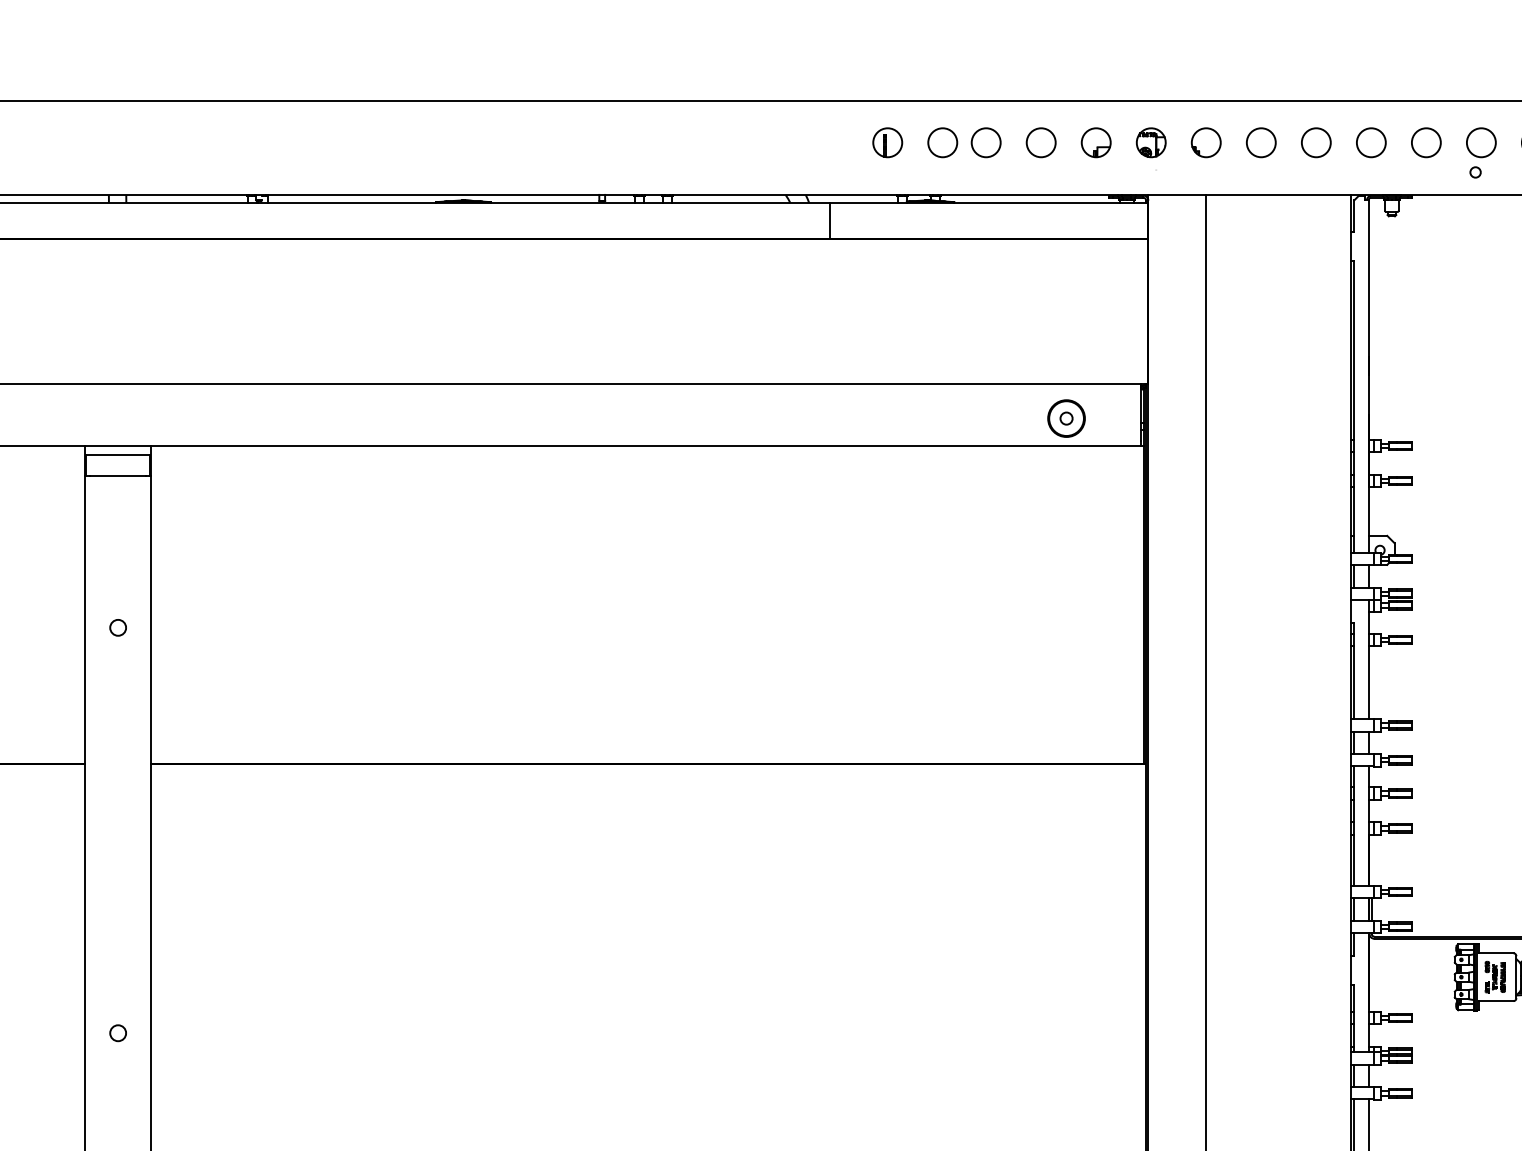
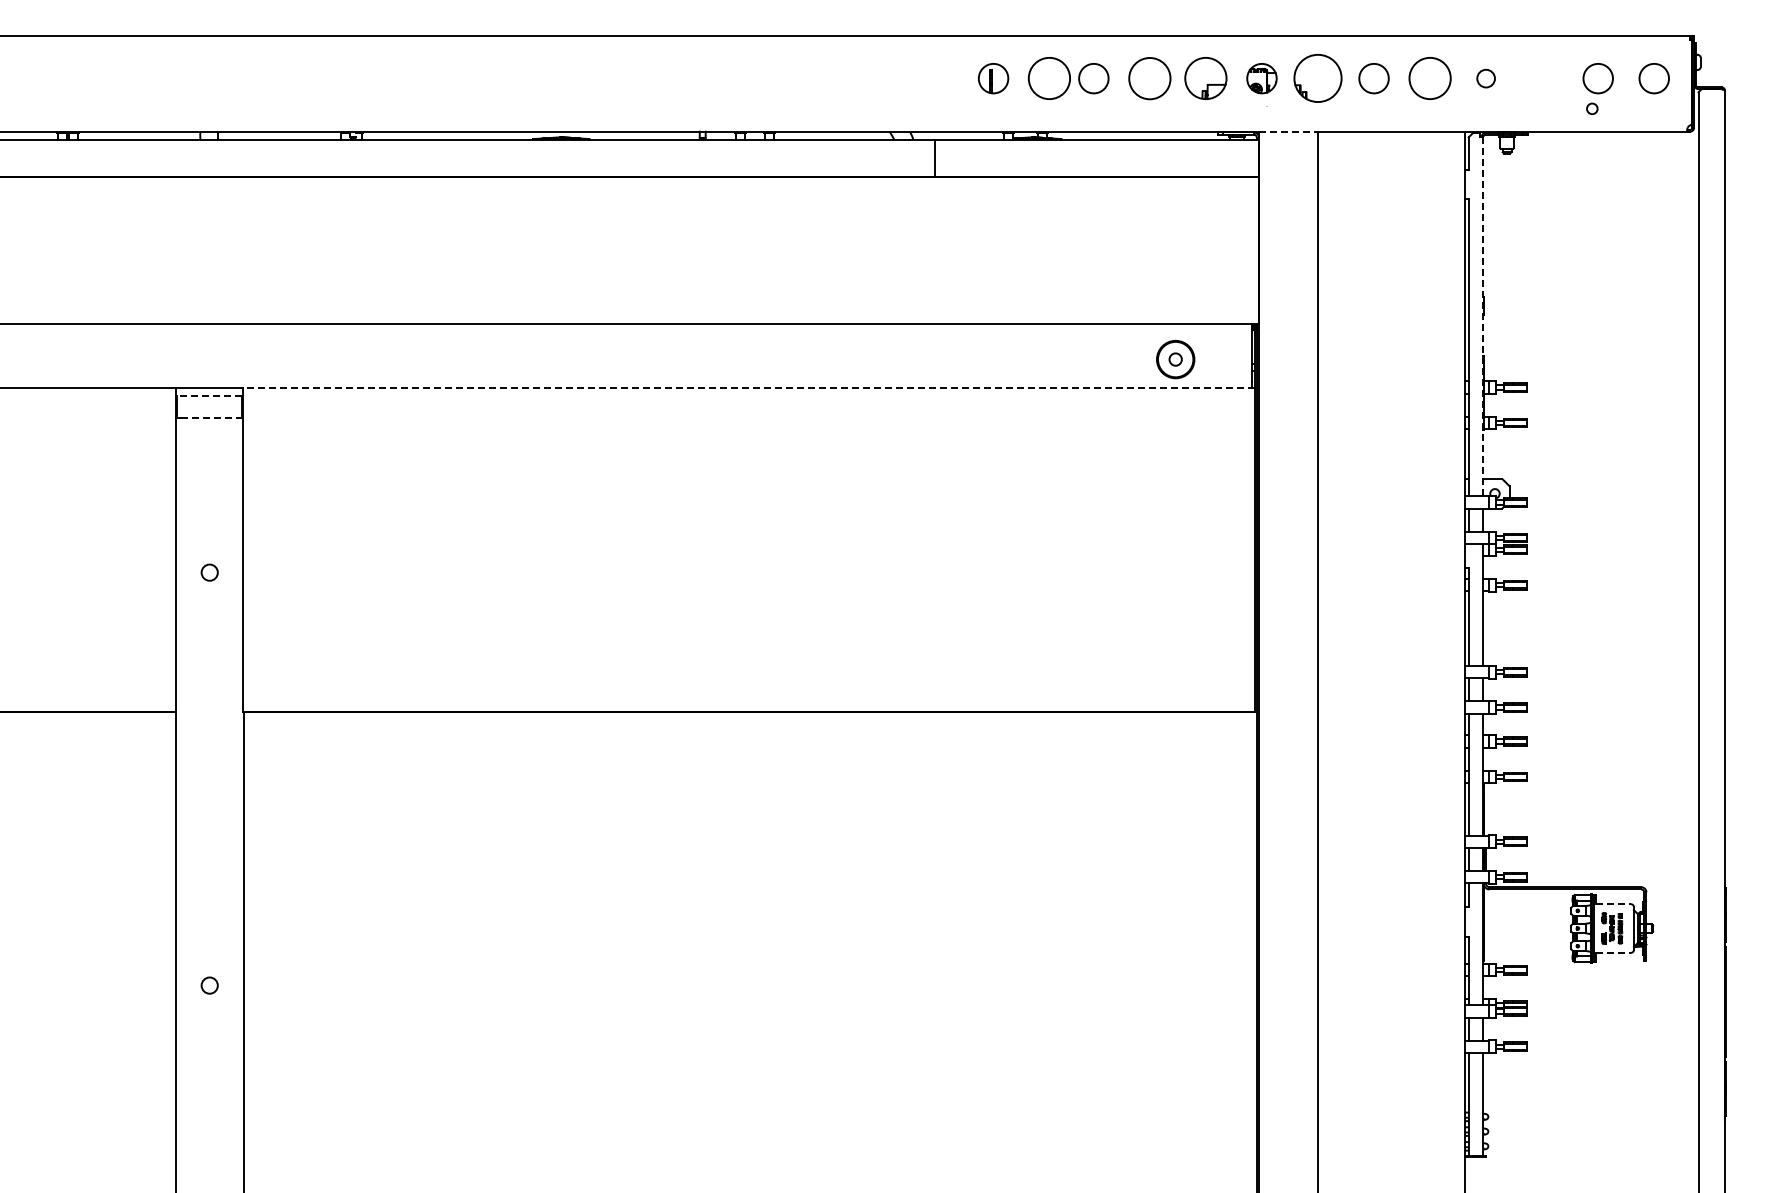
circle: (942, 142) -> (1049, 78), size x1.4
circle: (1040, 142) -> (1149, 78), size x1.4
part: (1095, 142) -> (1205, 78), size x1.4
part: (1205, 142) -> (1317, 78), size x1.6
circle: (1315, 142) -> (1429, 78), size x1.4
circle: (1370, 142) -> (1485, 78), size x0.6
circle: (1425, 142) -> (1541, 78), removed
line: (1178, 194) -> (1289, 131), solid -> dashed
line: (1368, 376) -> (1483, 316), solid -> dashed
line: (648, 446) -> (749, 387), solid -> dashed
line: (117, 454) -> (209, 396), solid -> dashed
line: (117, 475) -> (209, 417), solid -> dashed
line: (1496, 953) -> (1613, 904), solid -> dashed
line: (1496, 1000) -> (1613, 952), solid -> dashed

